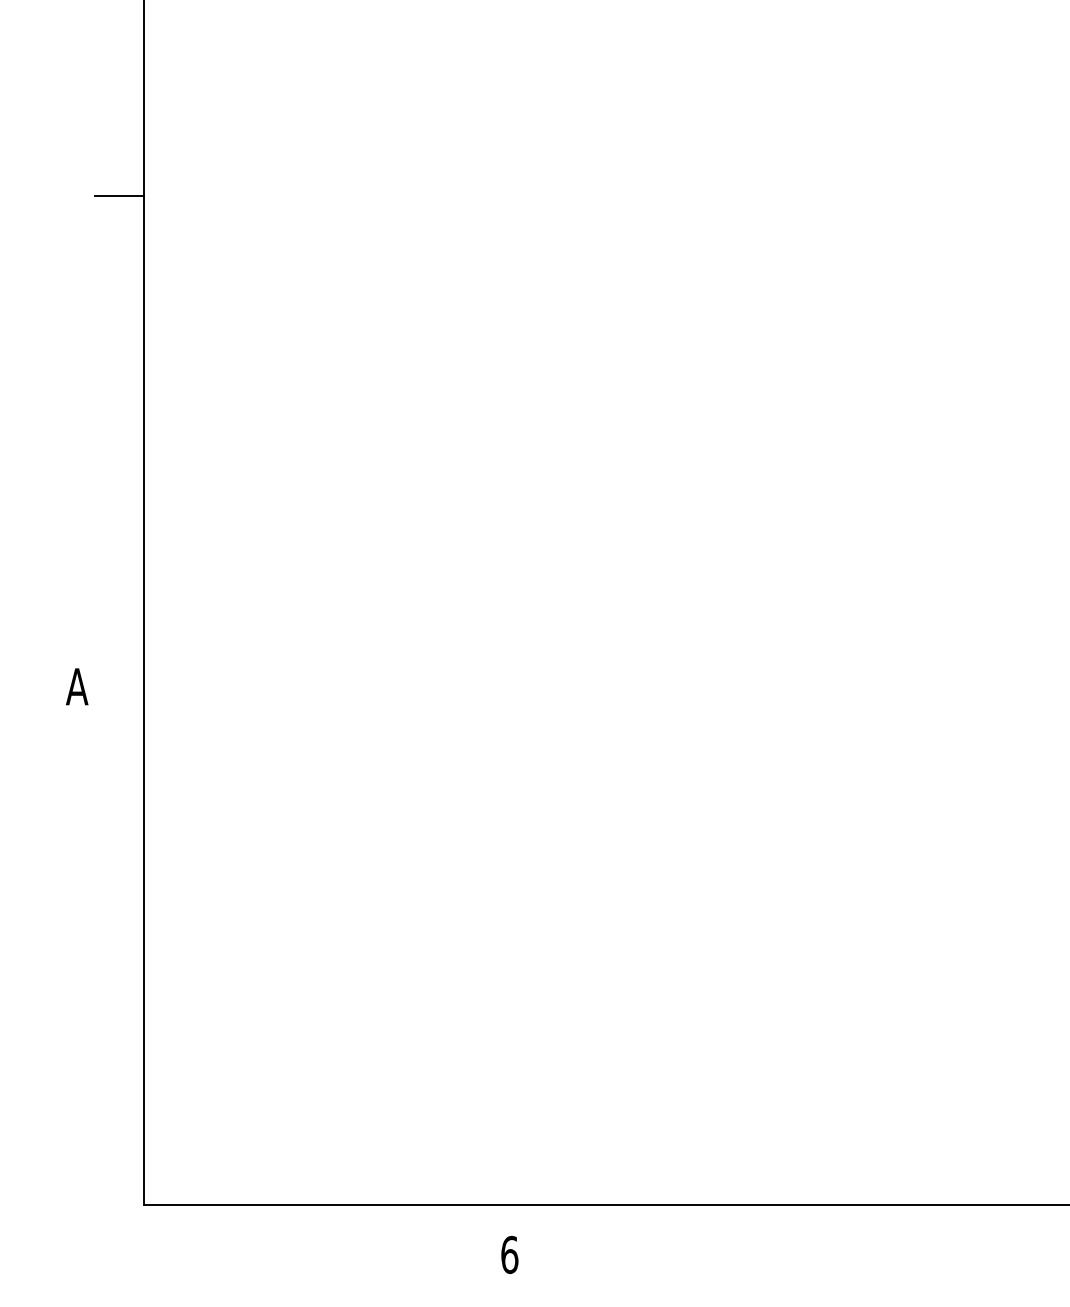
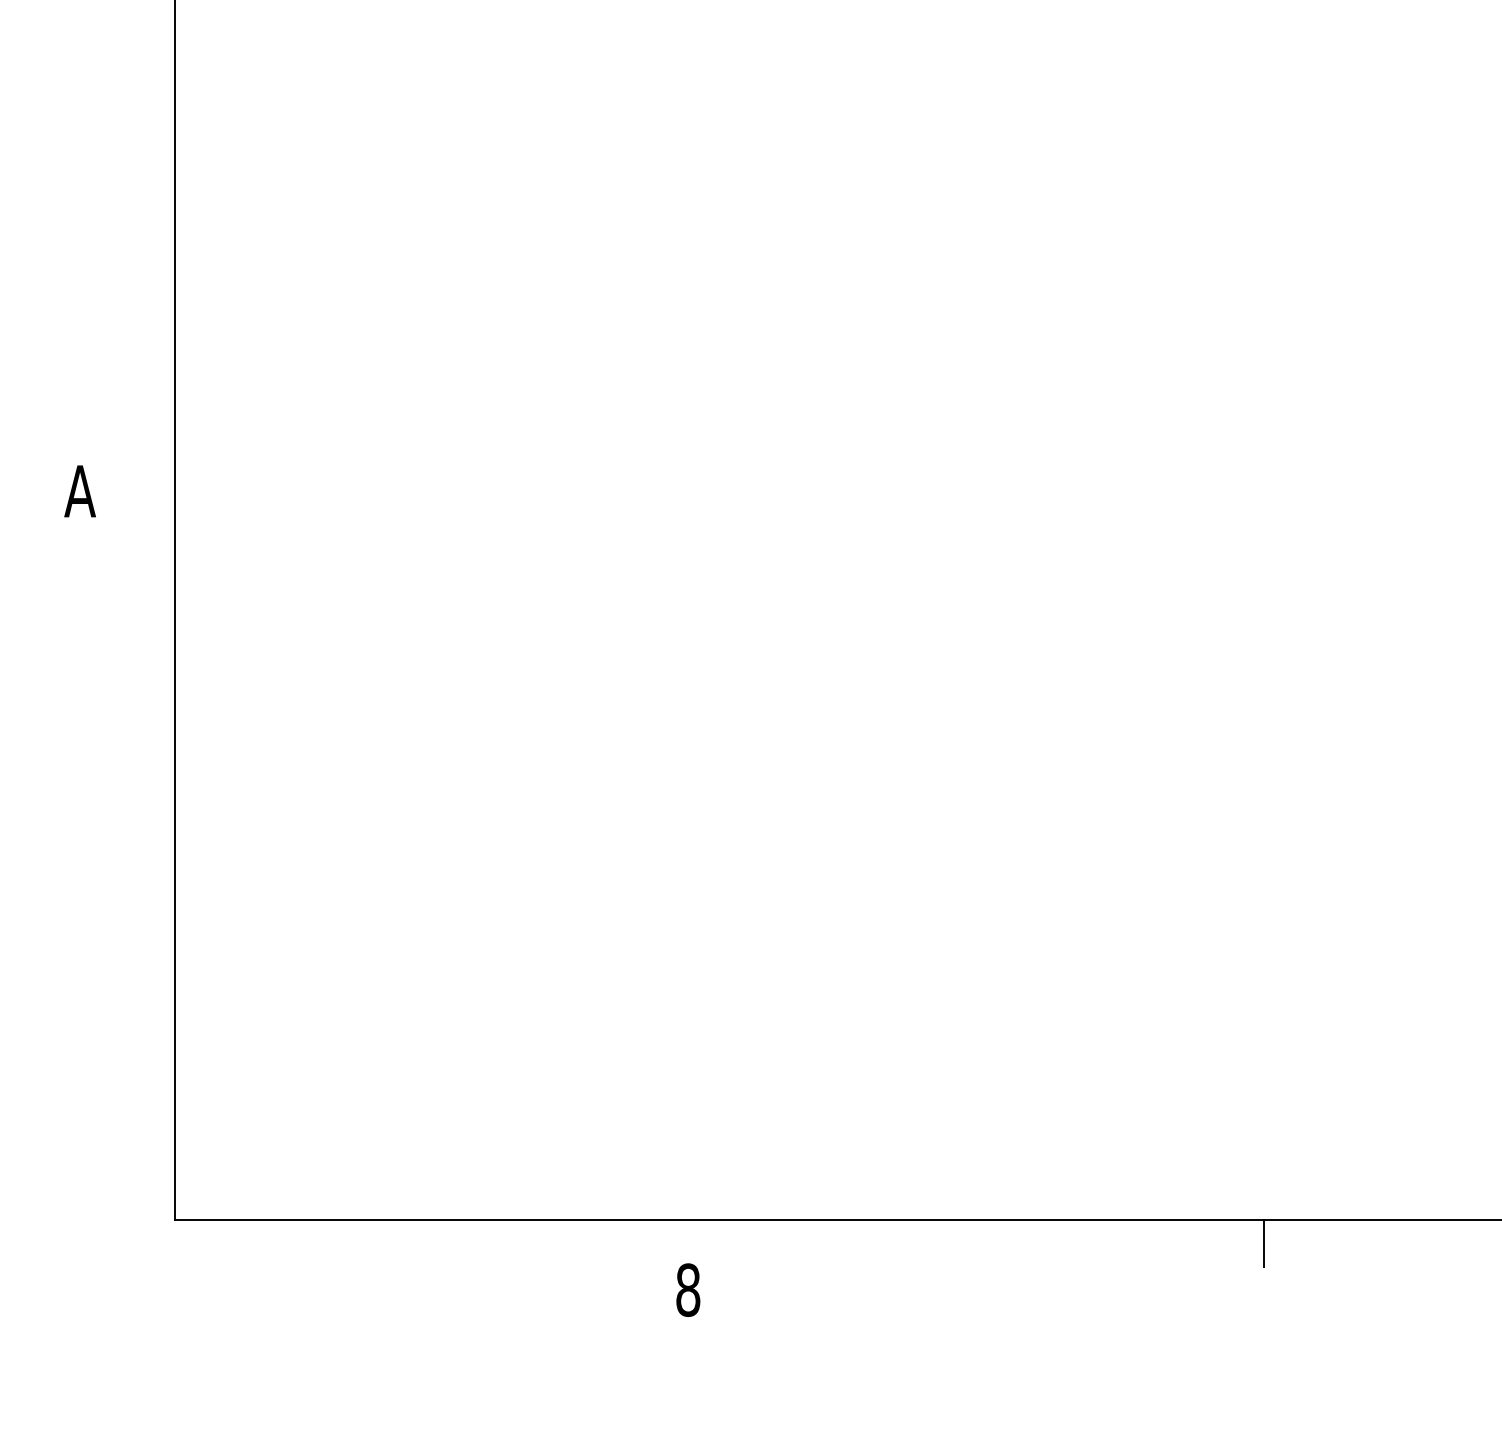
line: (919, 1221) -> (1264, 1243), added
text: (509, 1254) -> (687, 1289), 6 -> 8

